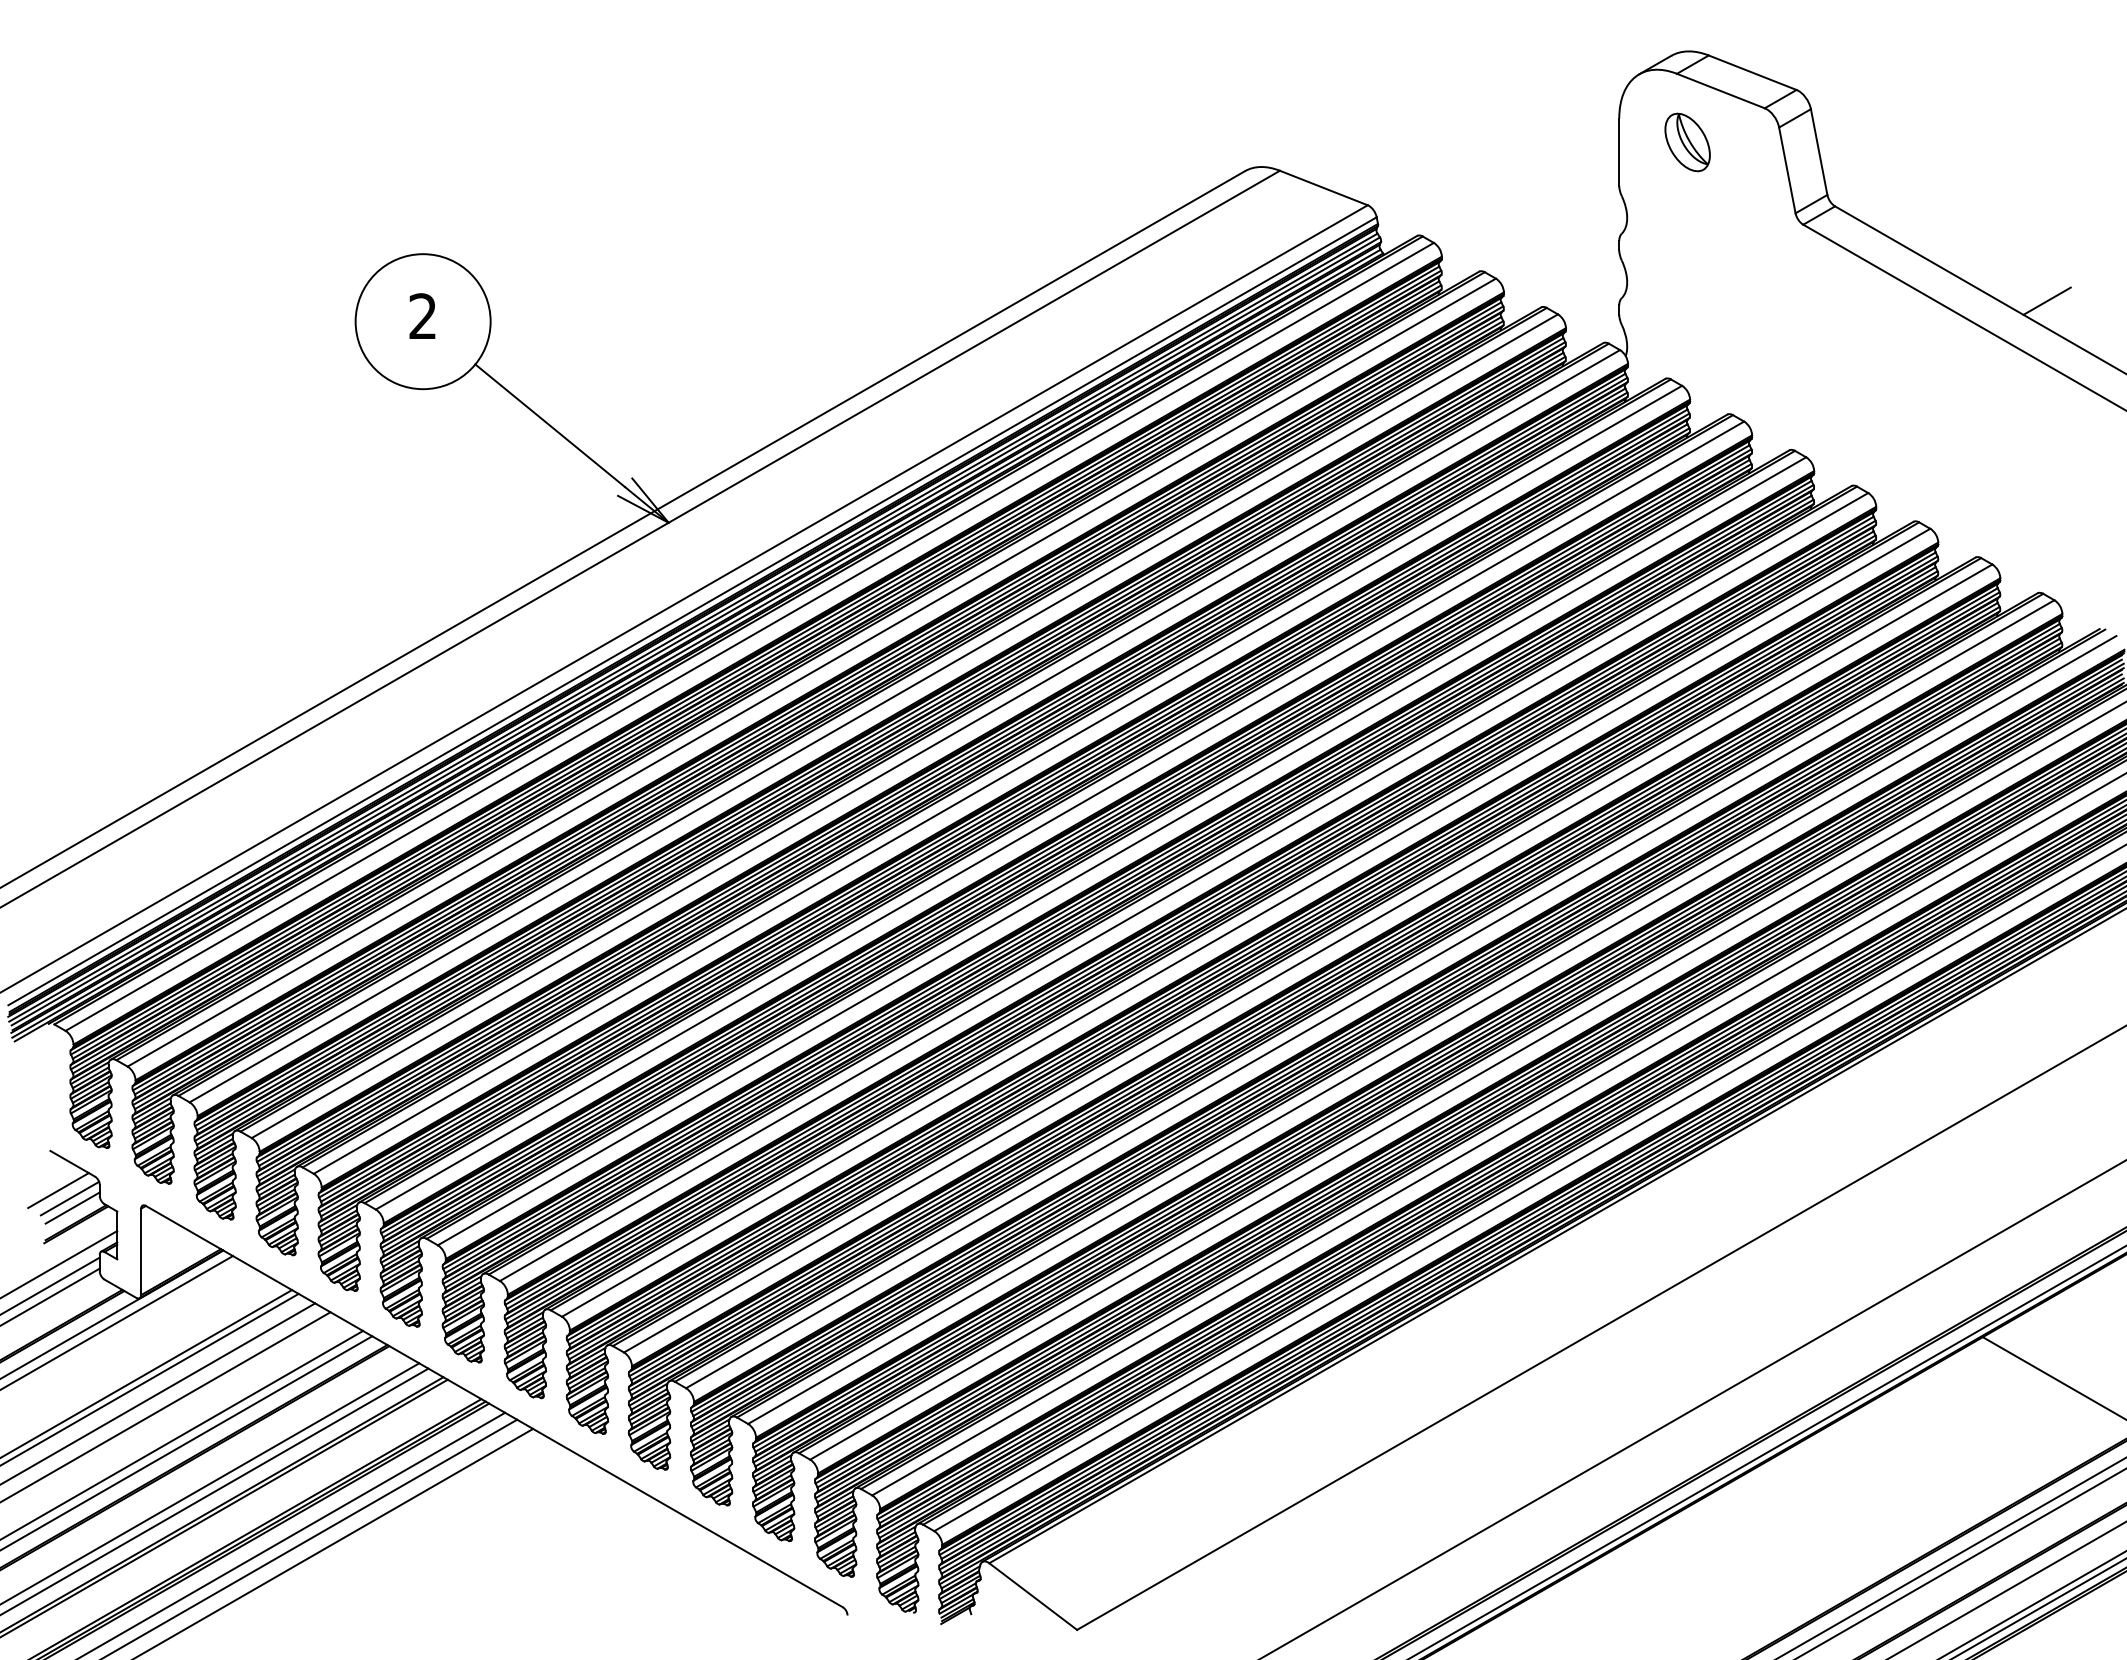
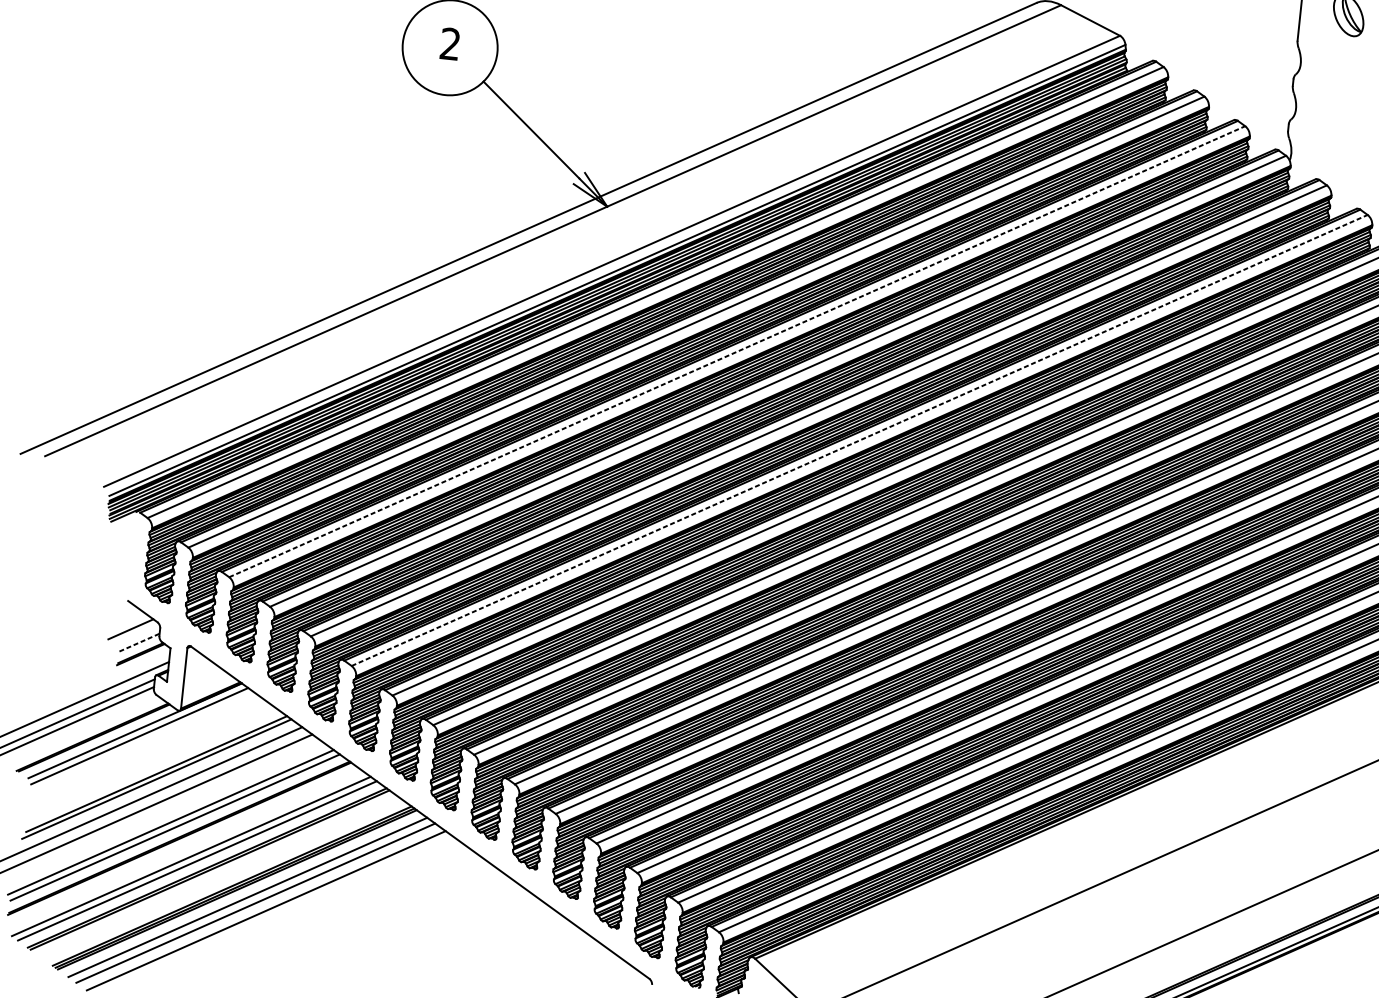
line: (874, 708) -> (737, 351), solid -> dashed
line: (1060, 815) -> (860, 440), solid -> dashed
line: (69, 1198) -> (138, 635), removed
line: (73, 1207) -> (140, 642), solid -> dashed

